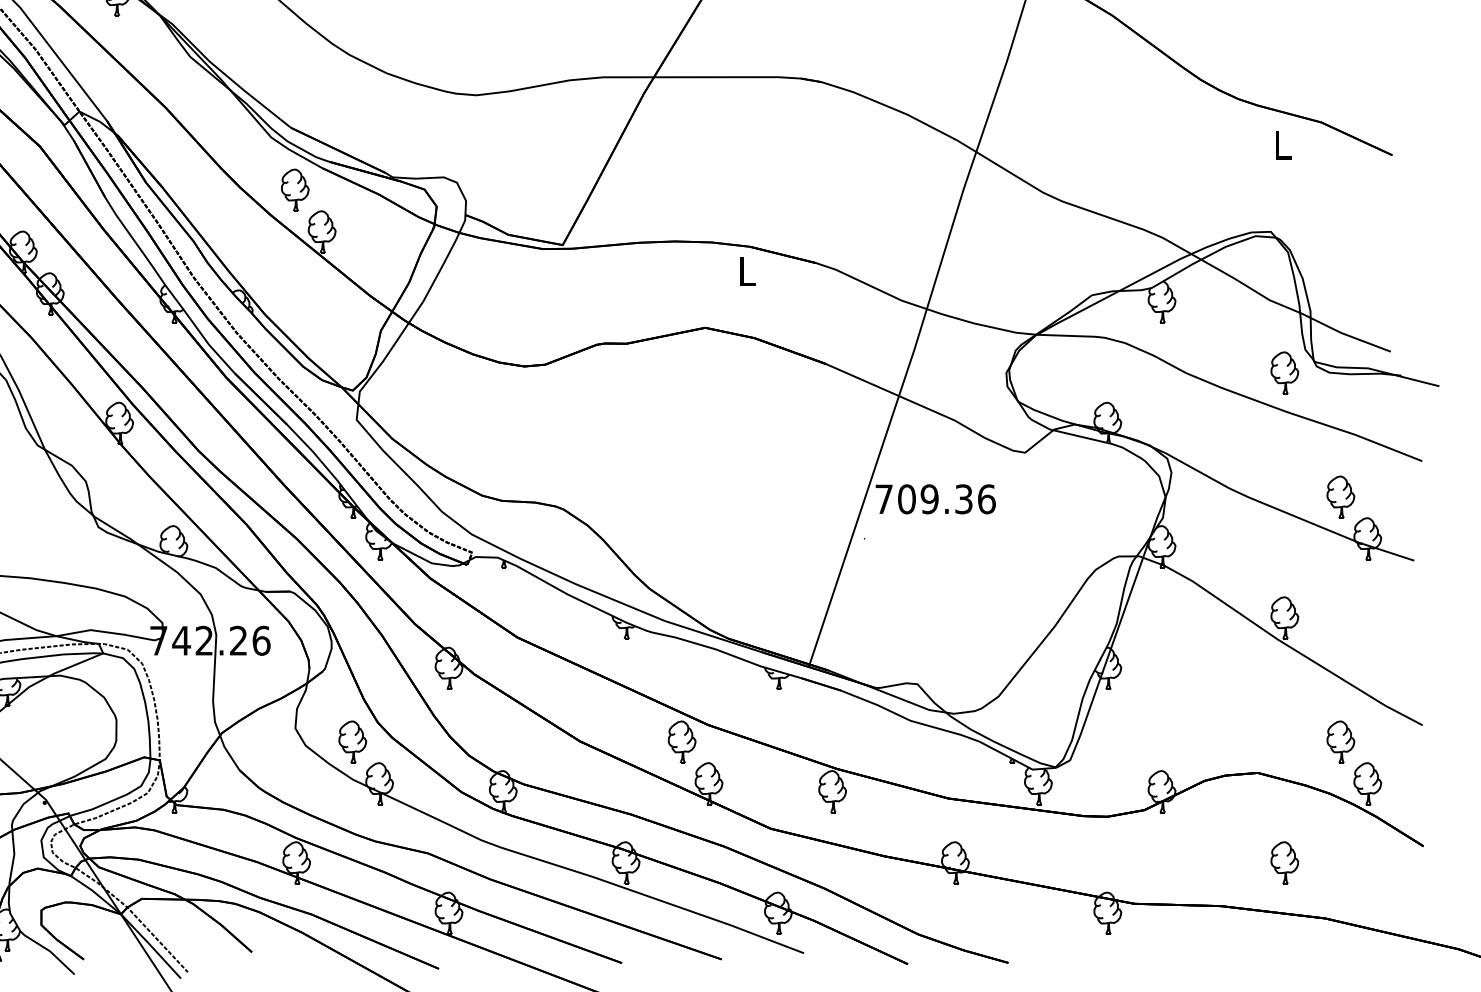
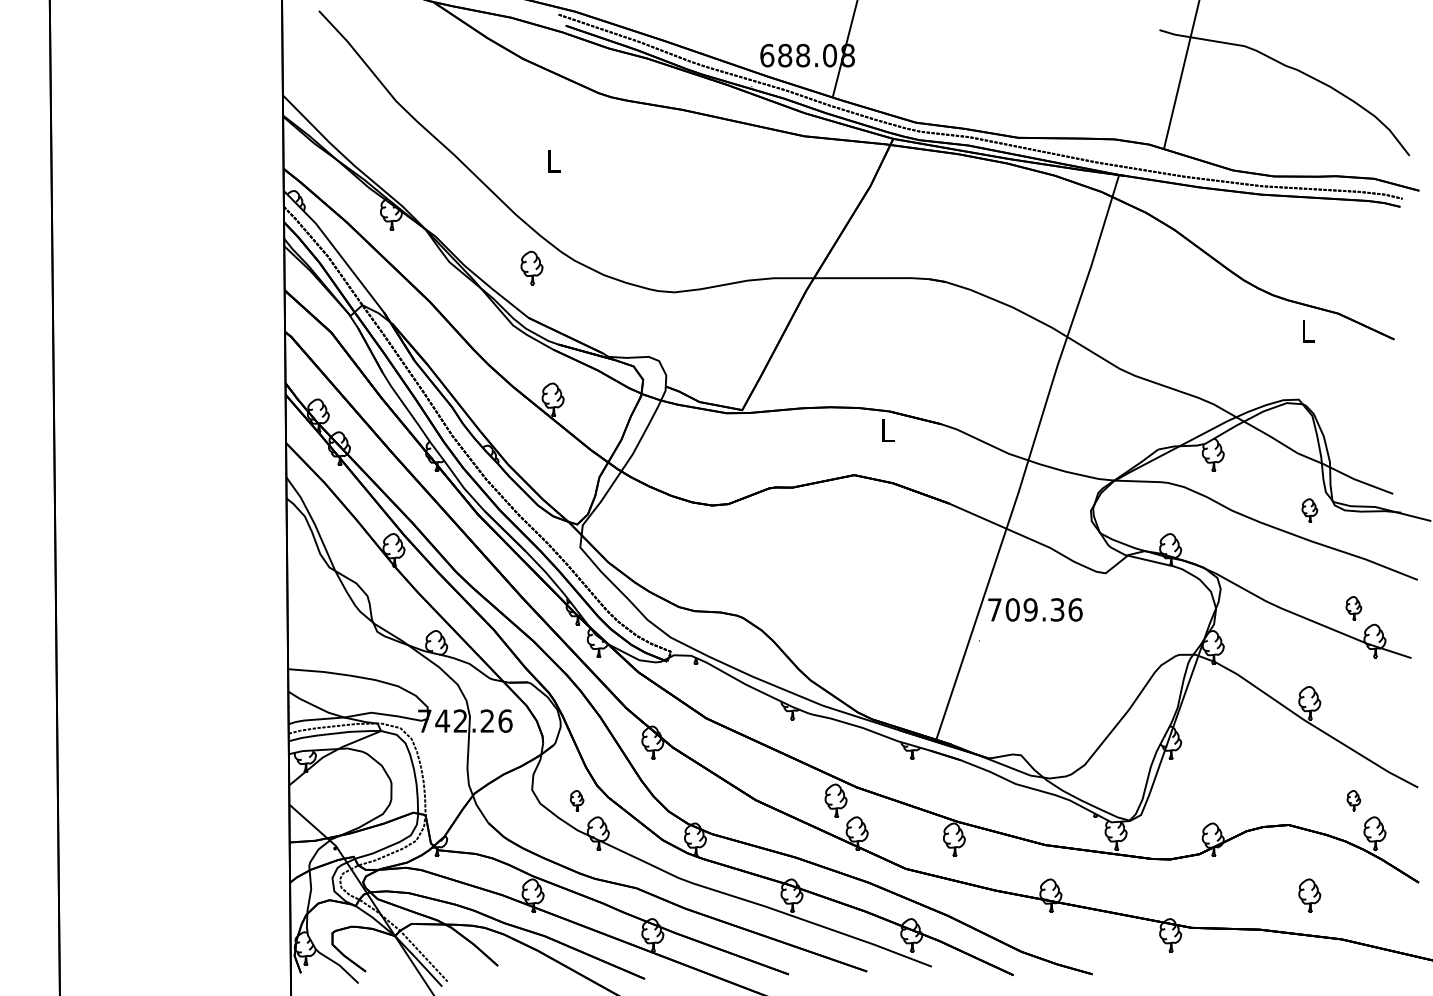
part: (294, 189) -> (531, 267), moved
part: (1284, 372) -> (1309, 510), size x0.7
part: (1340, 497) -> (1353, 608), size x0.7
part: (351, 741) -> (576, 800), size x0.6
part: (1340, 741) -> (1353, 800), size x0.6

